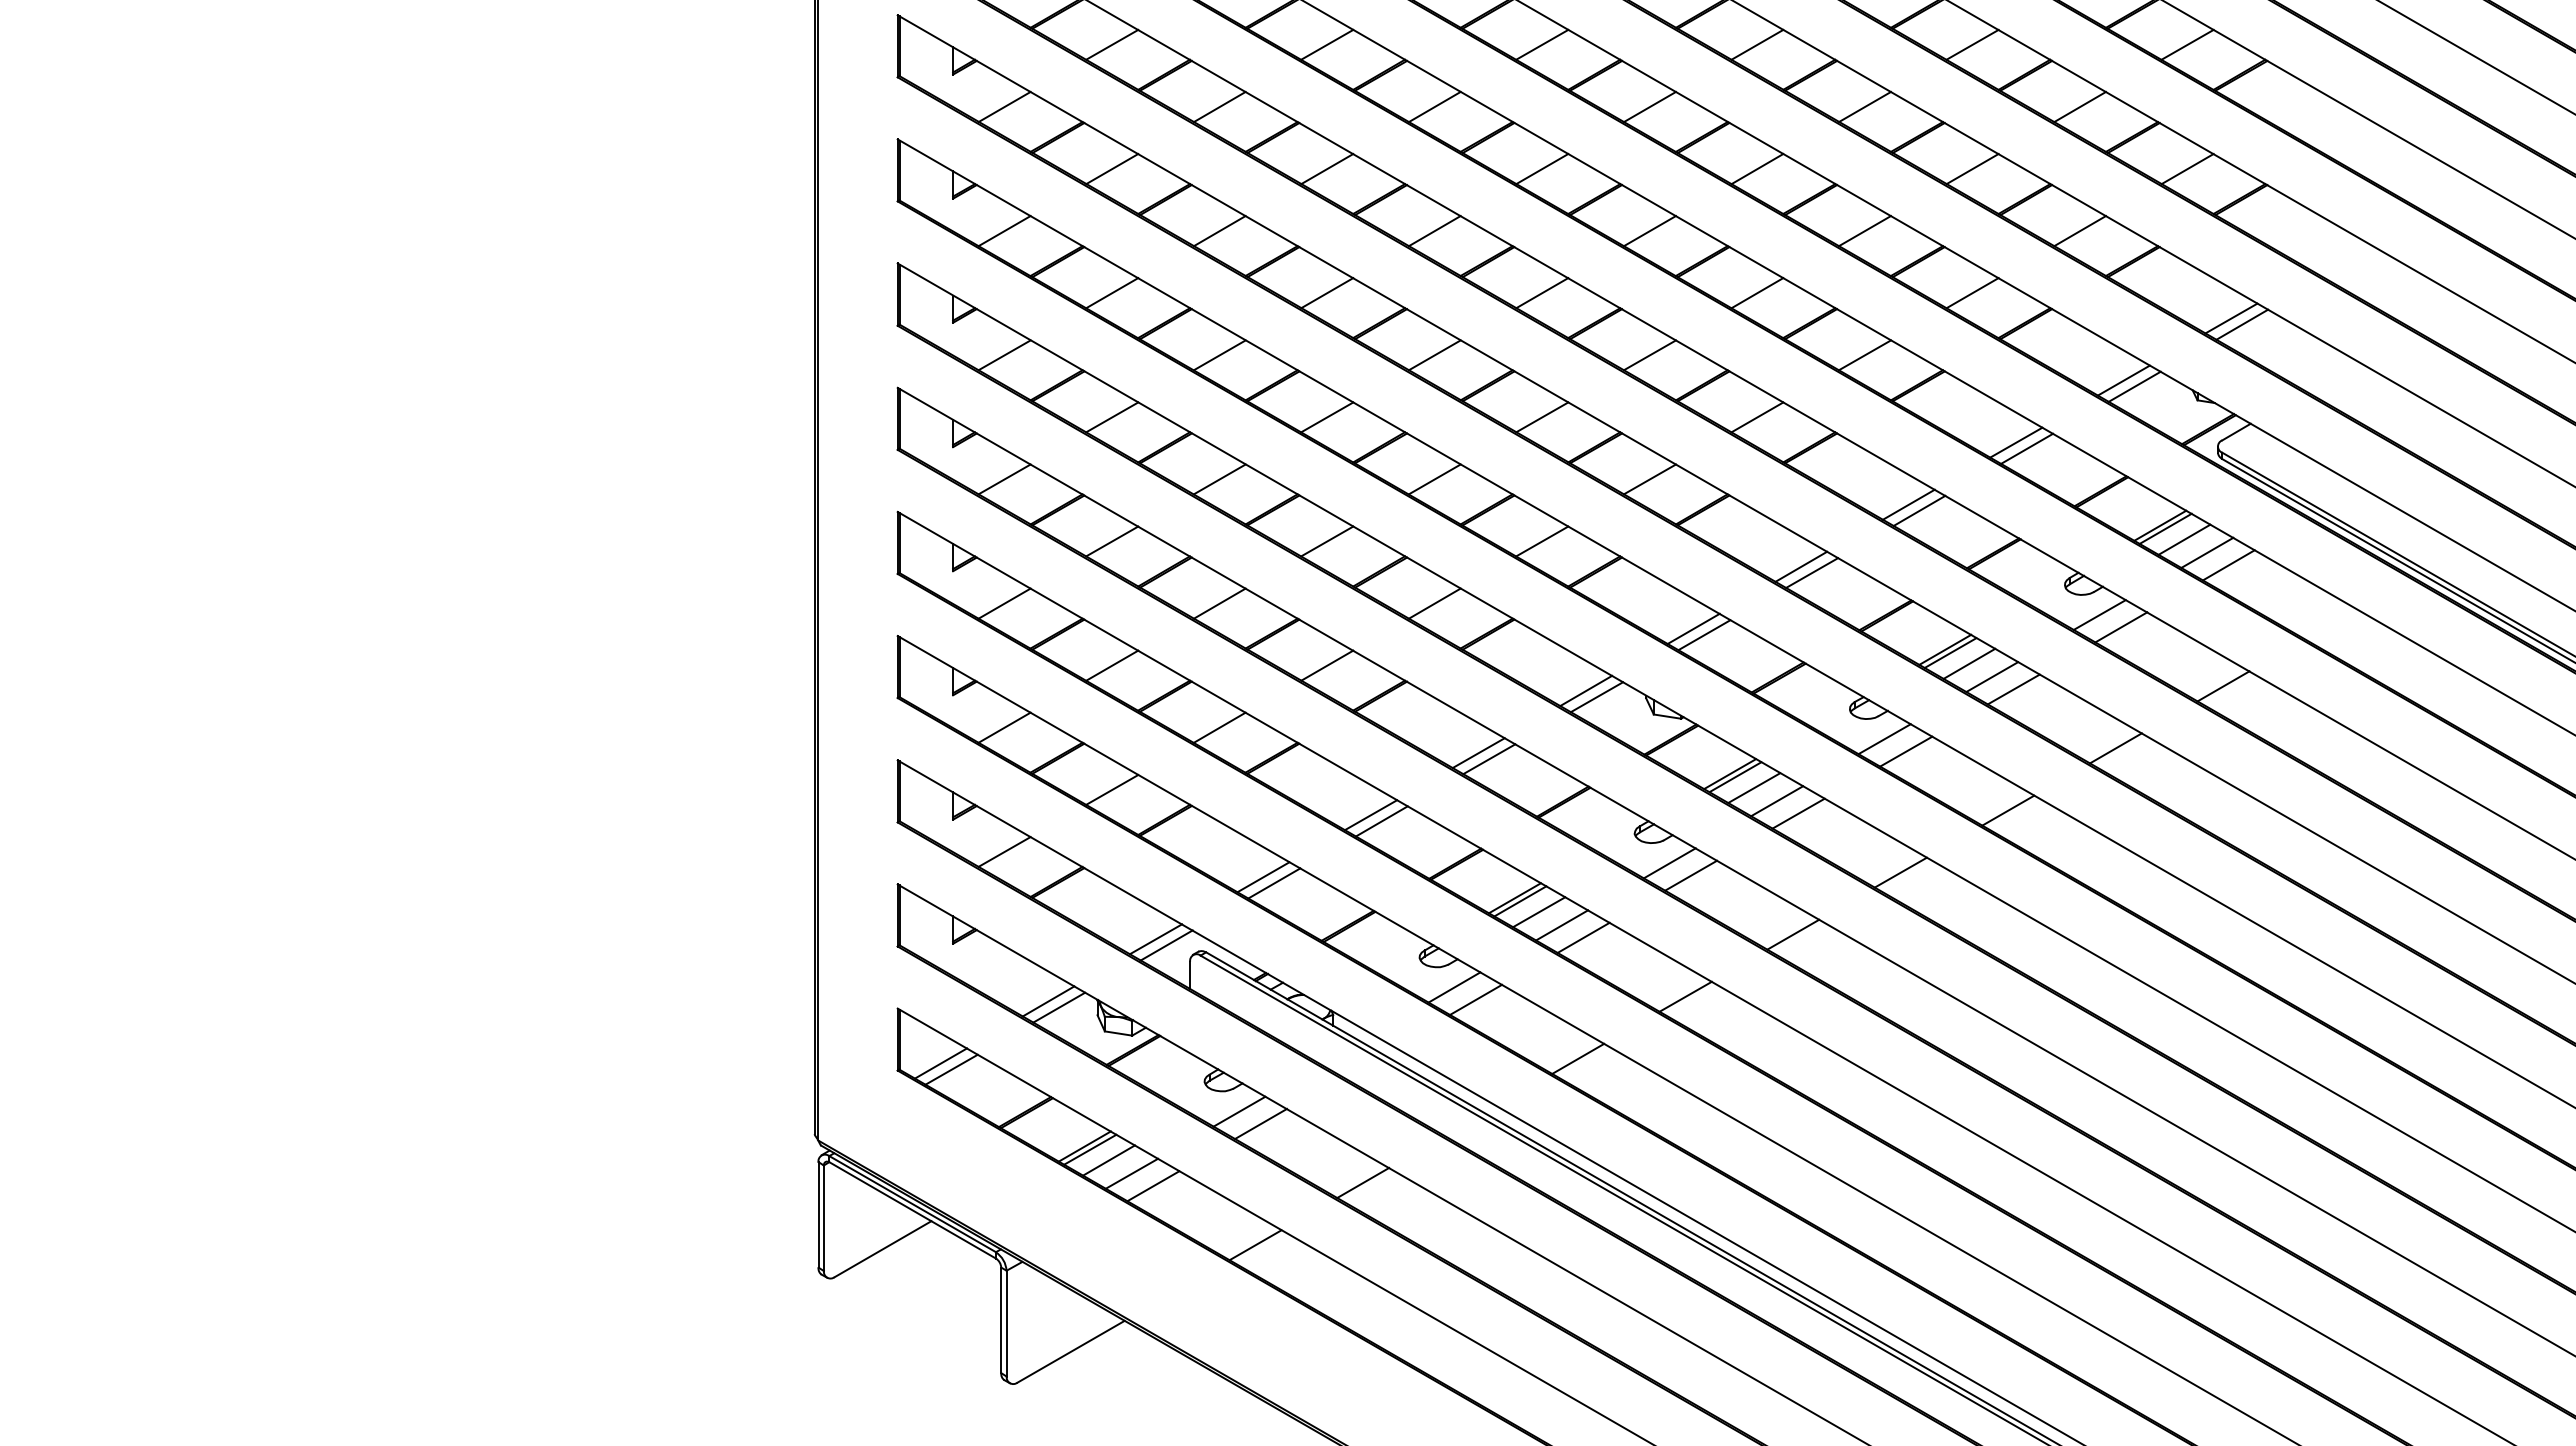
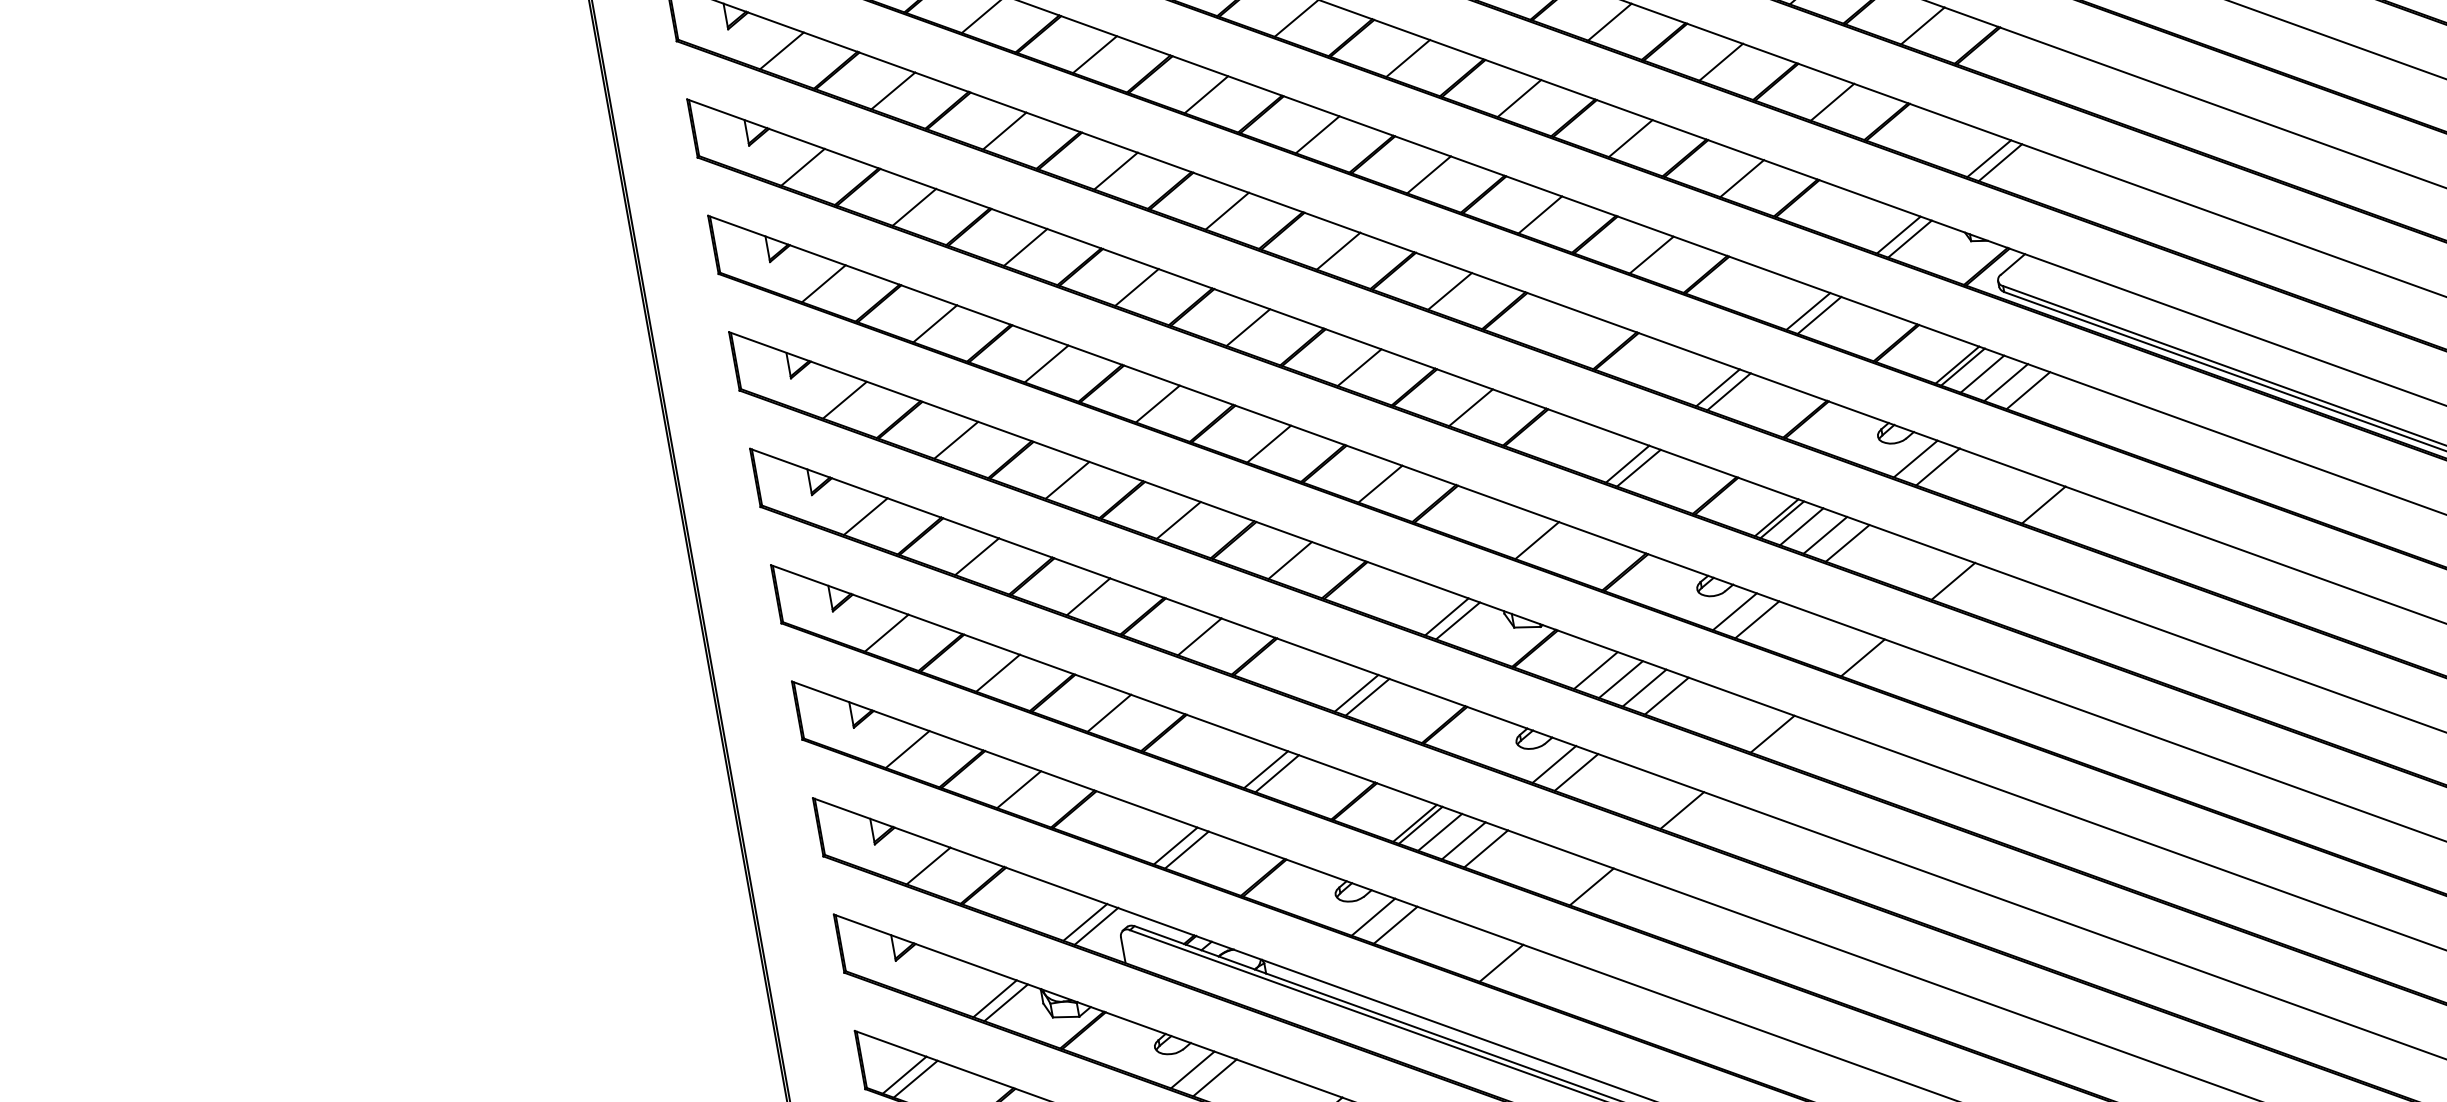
line: (1757, 417) -> (1561, 331), removed
line: (1704, 635) -> (1548, 544), removed
line: (1735, 777) -> (1601, 672), removed

